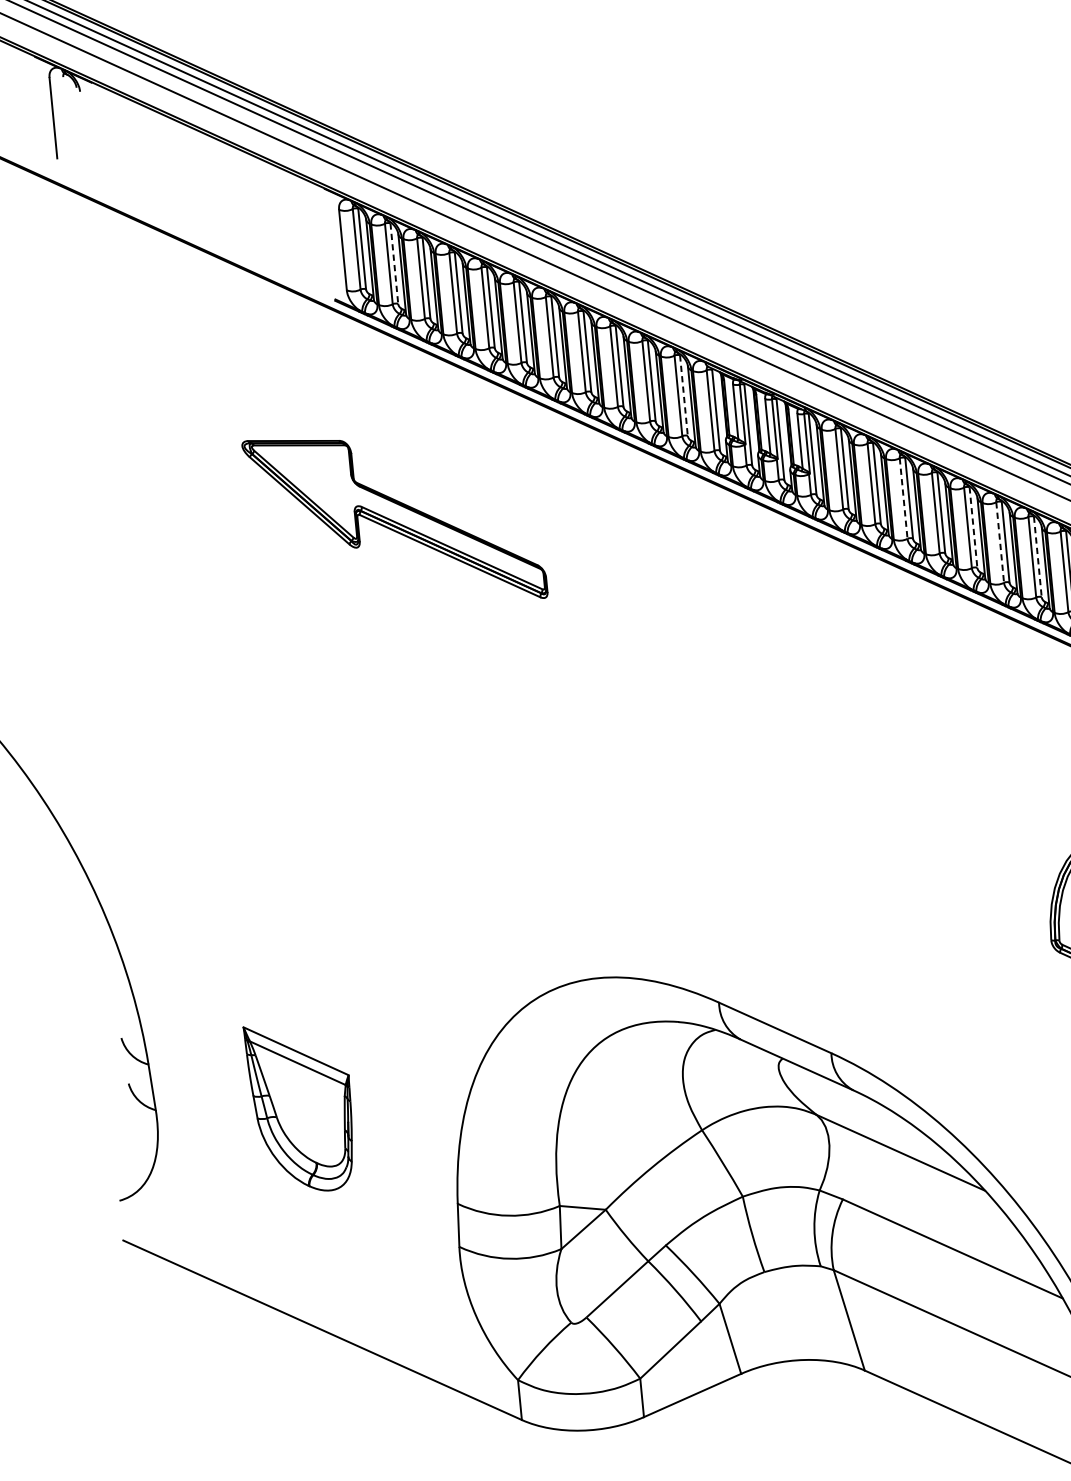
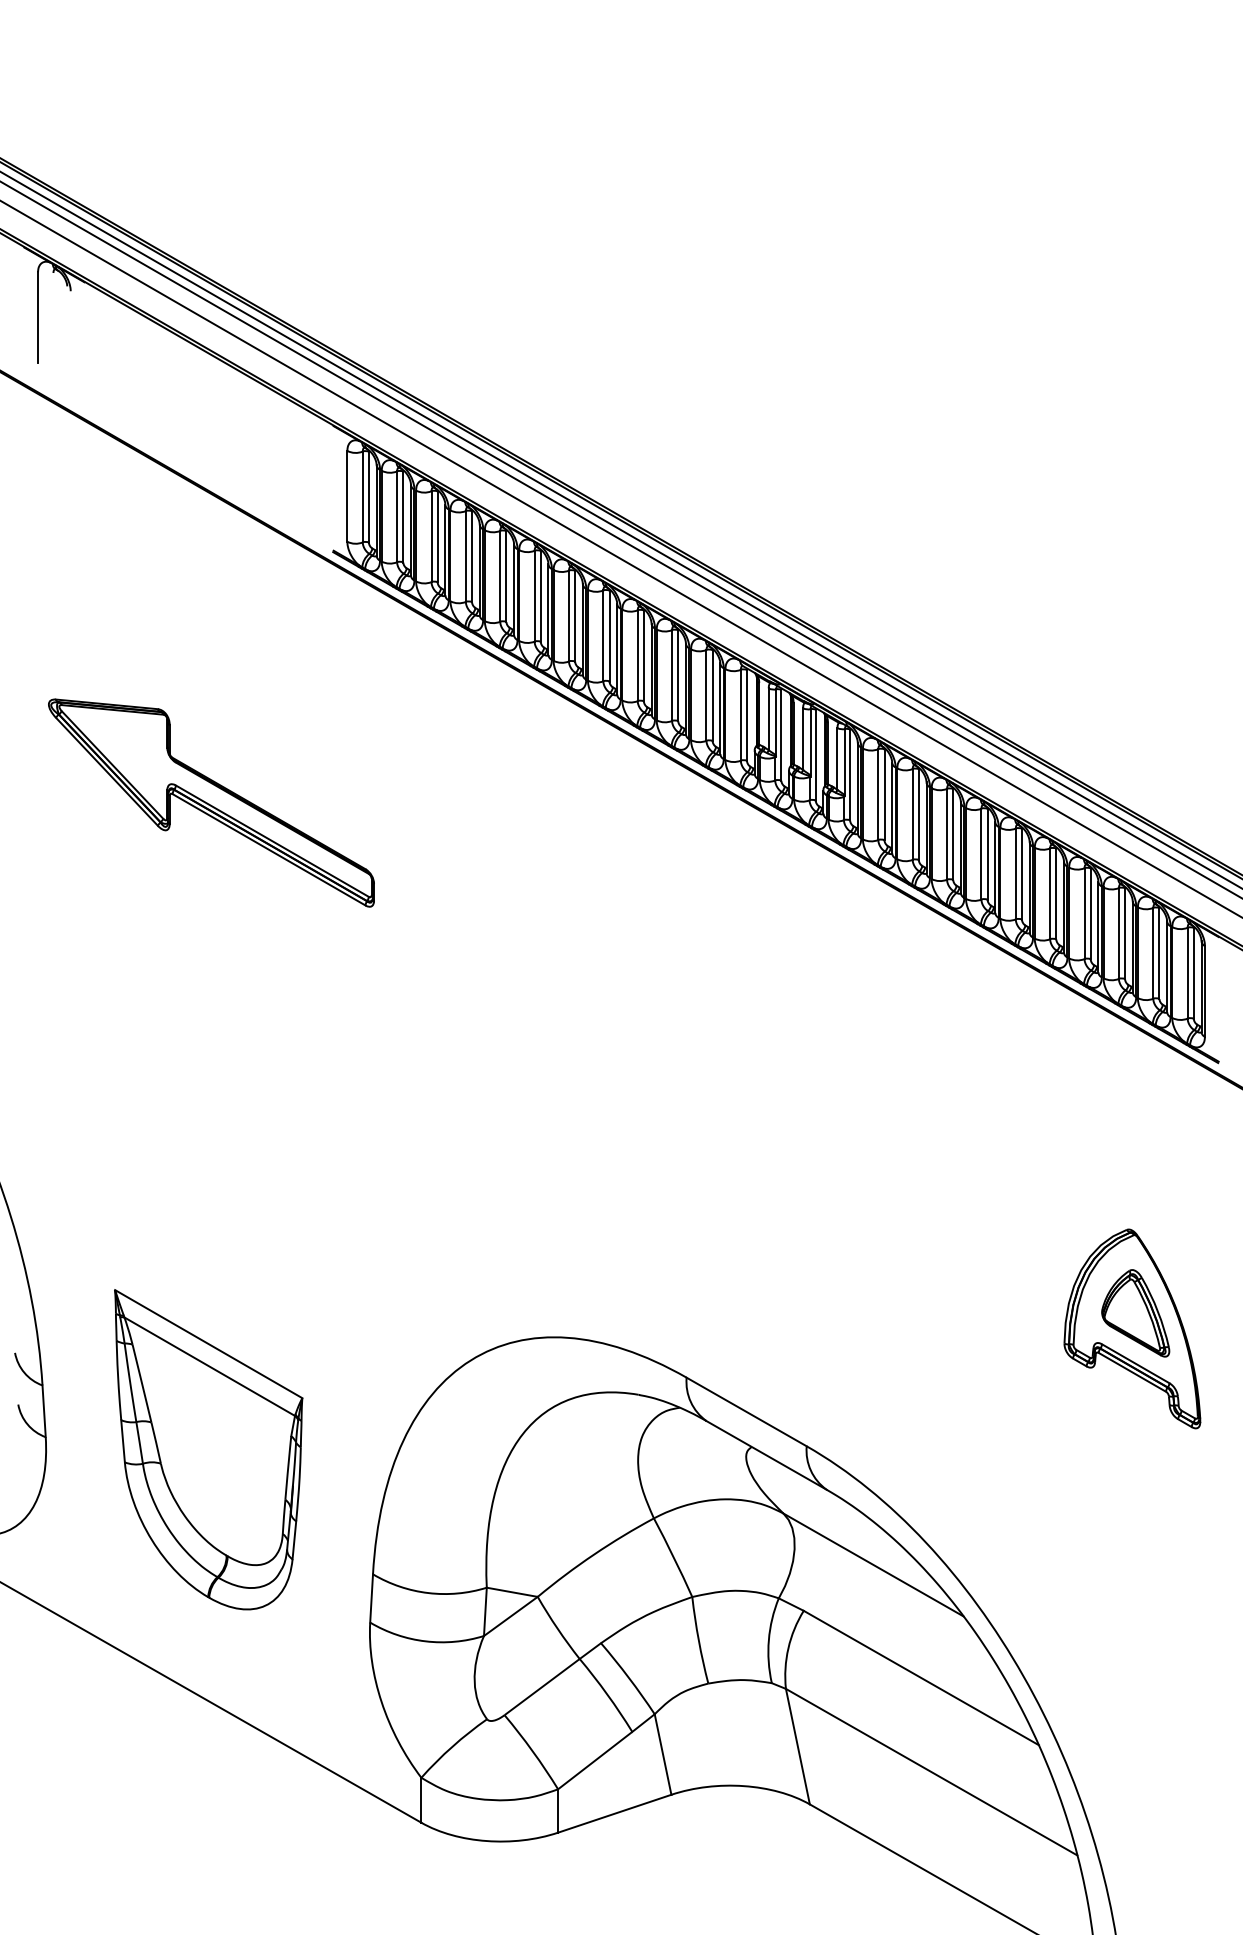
line: (394, 264) -> (403, 517), dashed -> solid
line: (683, 396) -> (712, 696), dashed -> solid
line: (904, 498) -> (947, 834), dashed -> solid
part: (394, 519) -> (211, 802), moved
line: (973, 527) -> (1021, 874), dashed -> solid
line: (1000, 543) -> (1050, 894), dashed -> solid
line: (1037, 557) -> (1090, 914), dashed -> solid
part: (301, 1107) -> (208, 1449), size x1.67

